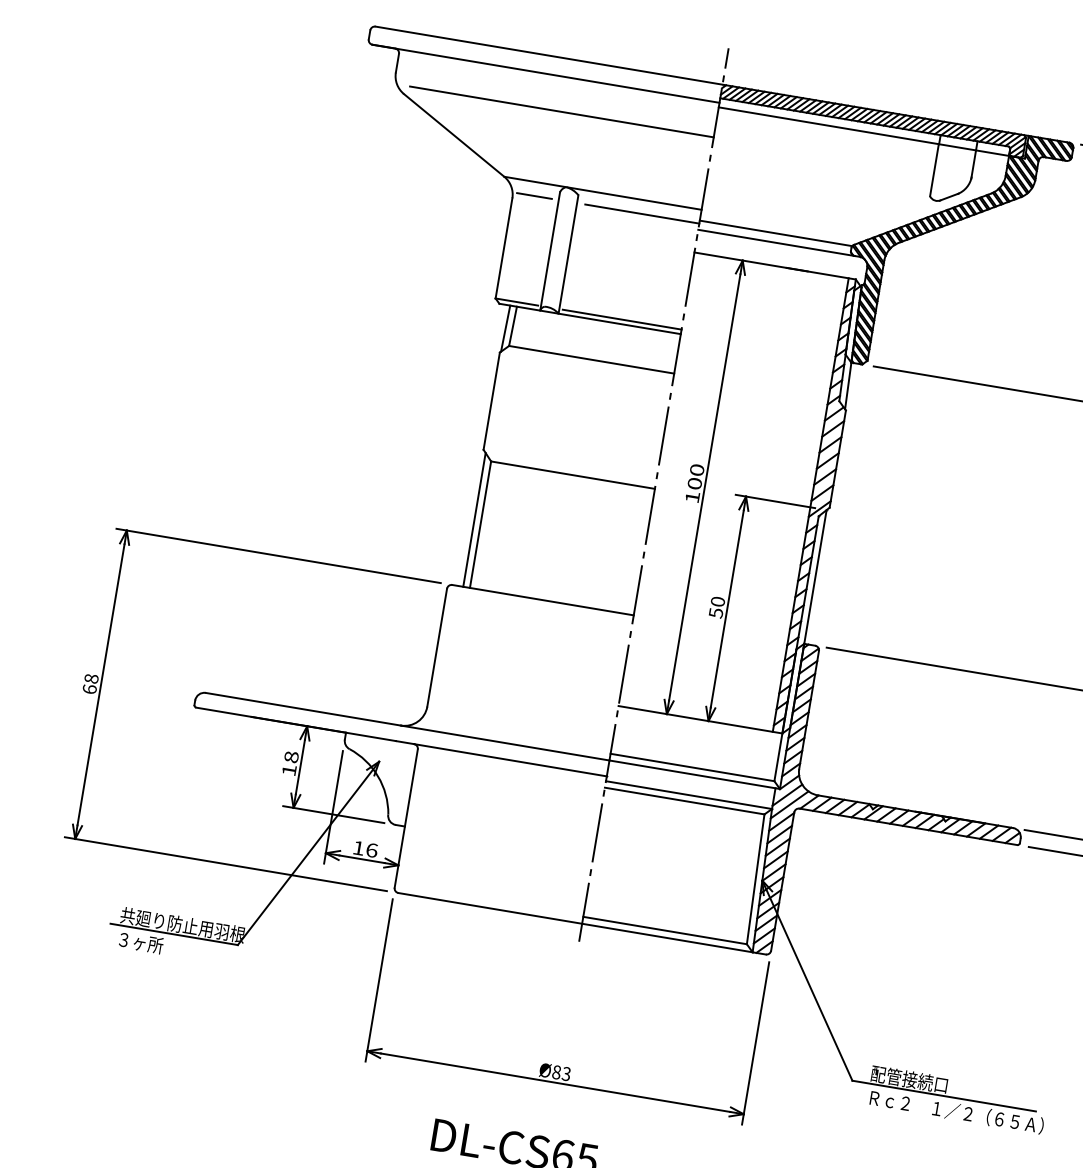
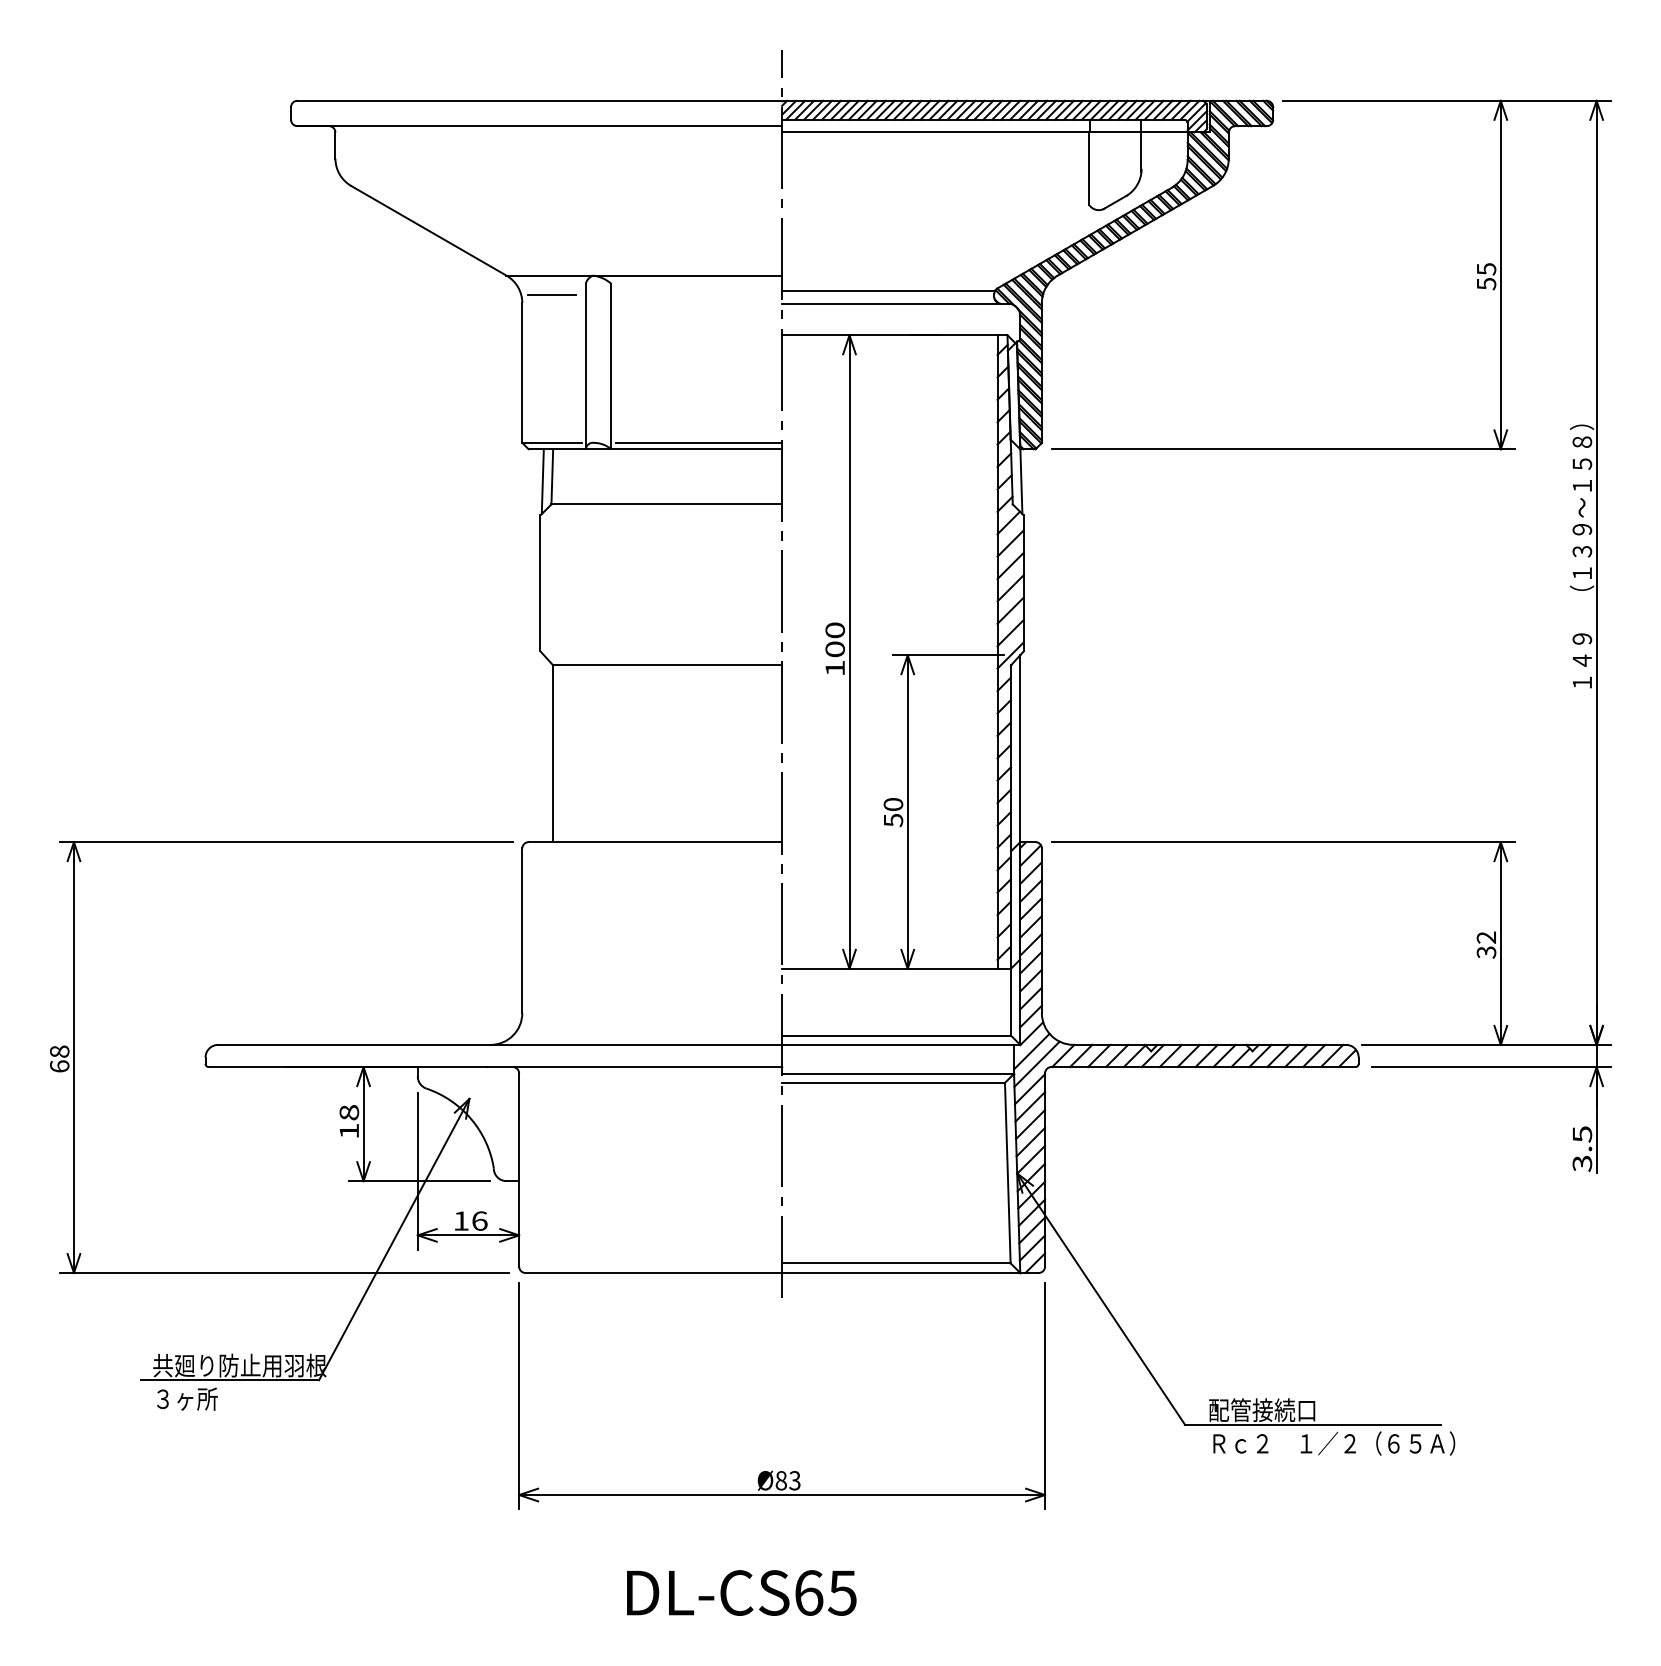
line: (561, 111) -> (569, 174), removed
line: (642, 213) -> (702, 294), removed
line: (474, 519) -> (543, 748), removed

